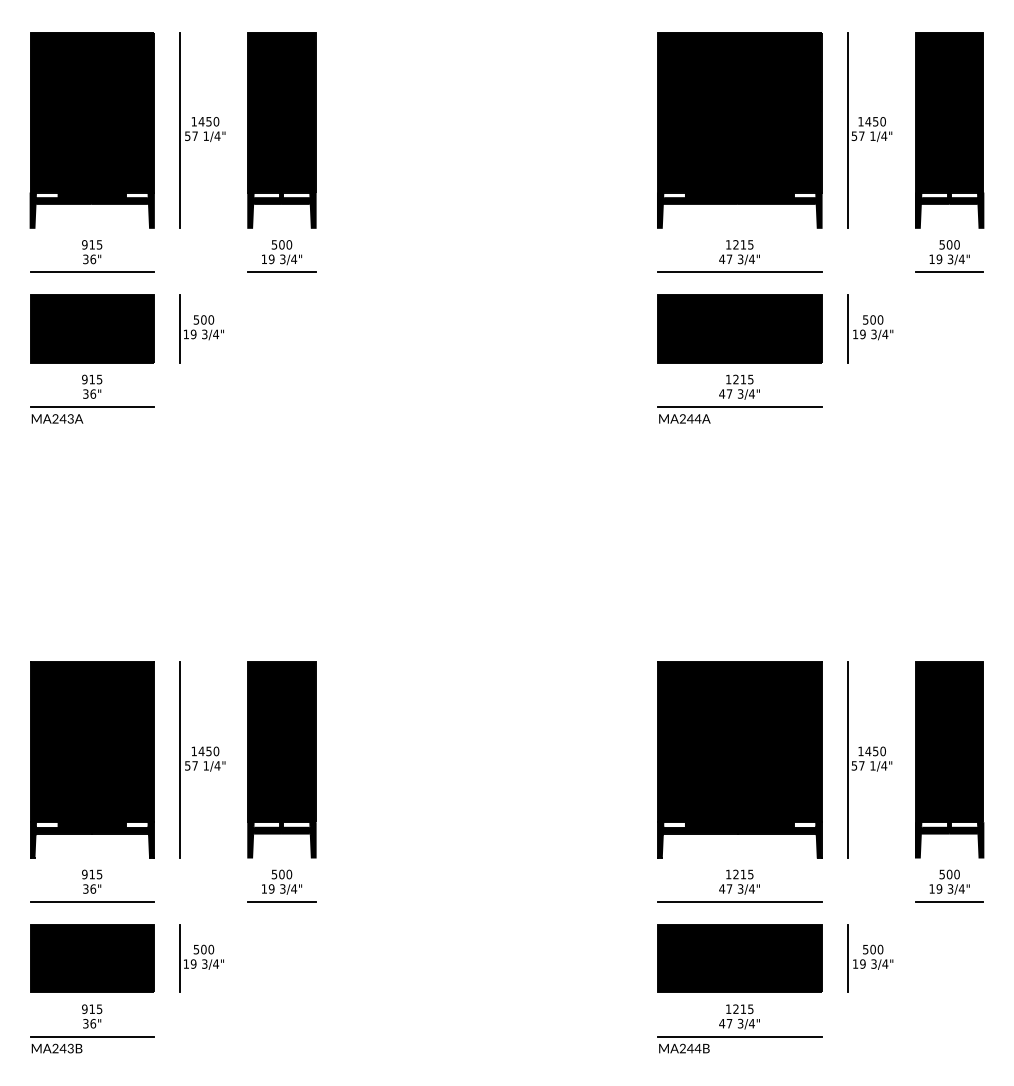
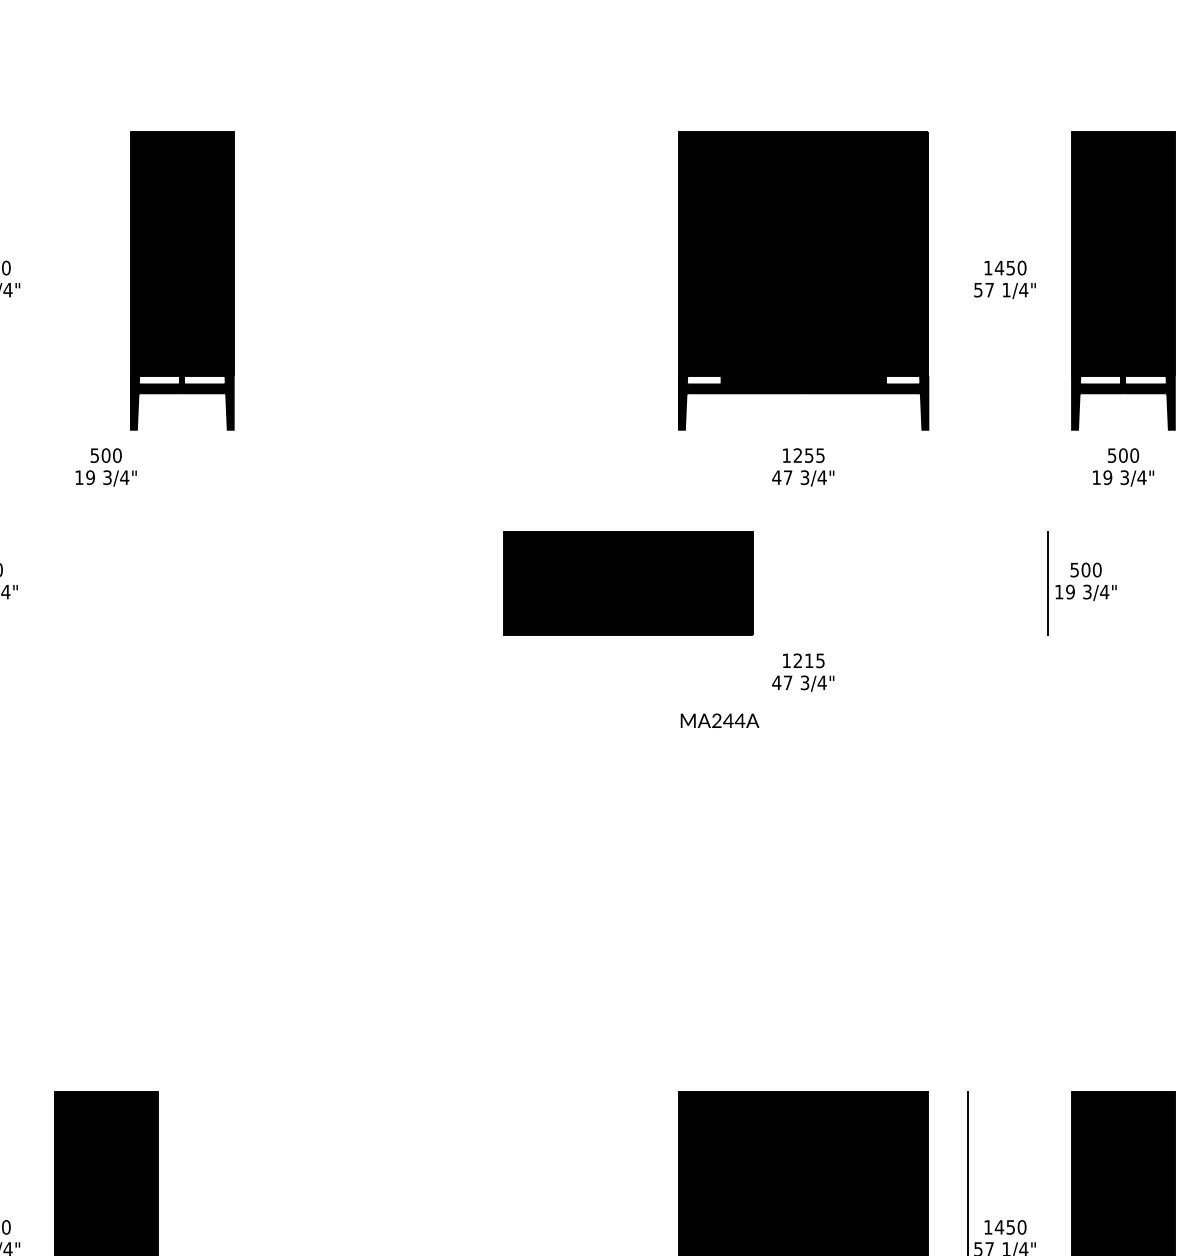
line: (847, 129) -> (967, 279), removed
part: (281, 130) -> (181, 281), moved
text: (743, 244) -> (809, 455), 1215 -> 1255
line: (281, 272) -> (105, 497), removed
line: (739, 272) -> (803, 497), removed
line: (949, 272) -> (1123, 497), removed
part: (739, 328) -> (628, 583), moved
part: (870, 328) -> (1082, 583), moved
line: (739, 407) -> (803, 703), removed

